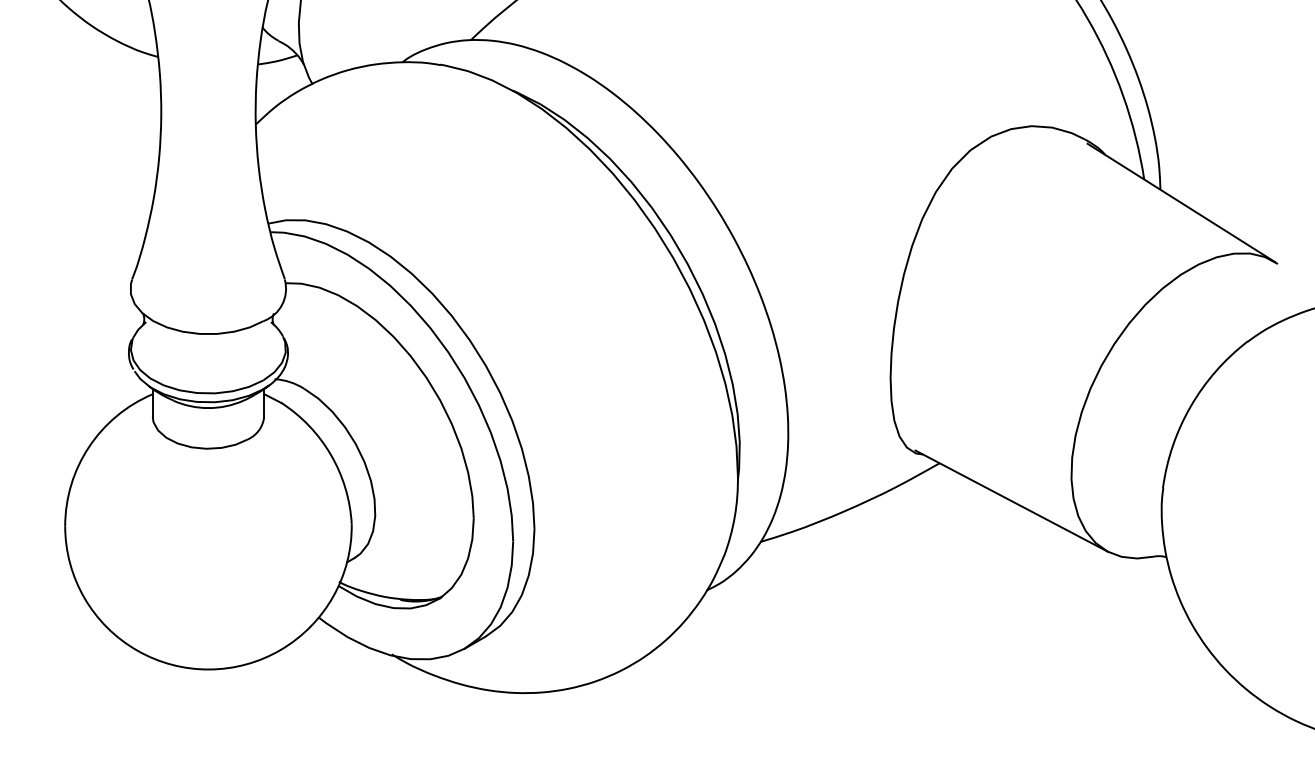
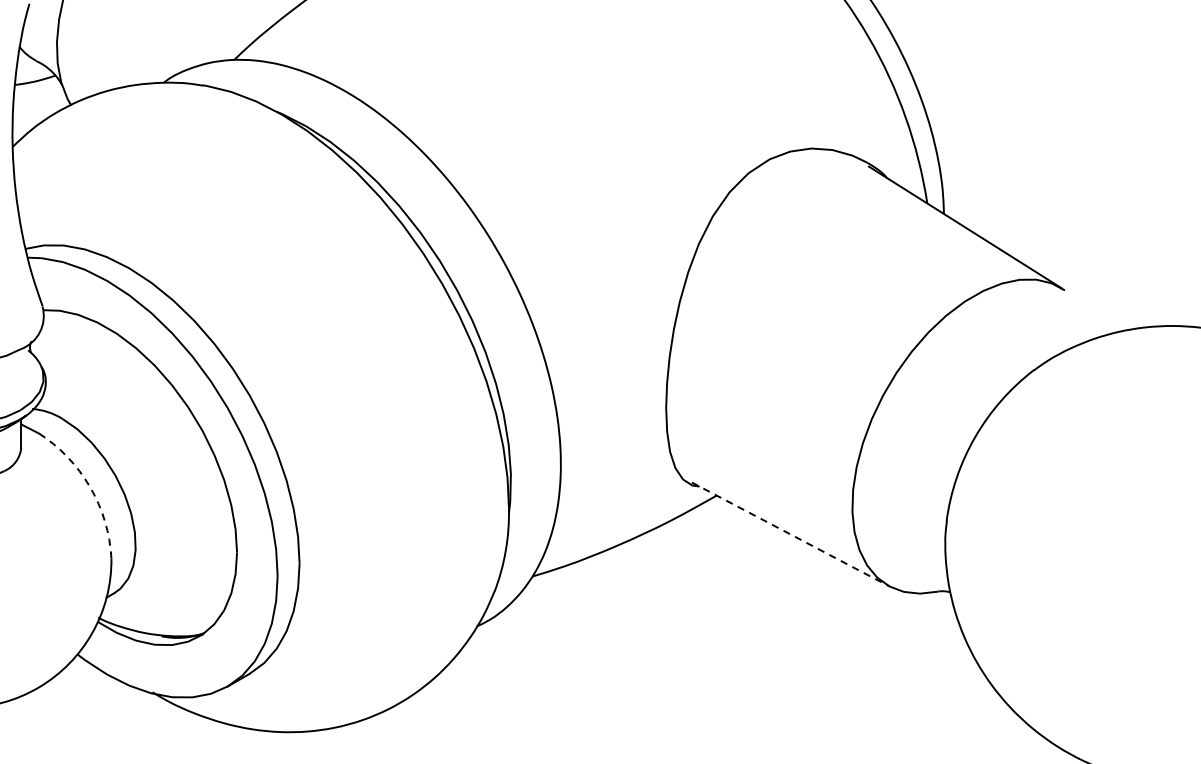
arc: (330, 454) -> (89, 486), solid -> dashed
line: (1011, 501) -> (790, 534), solid -> dashed

